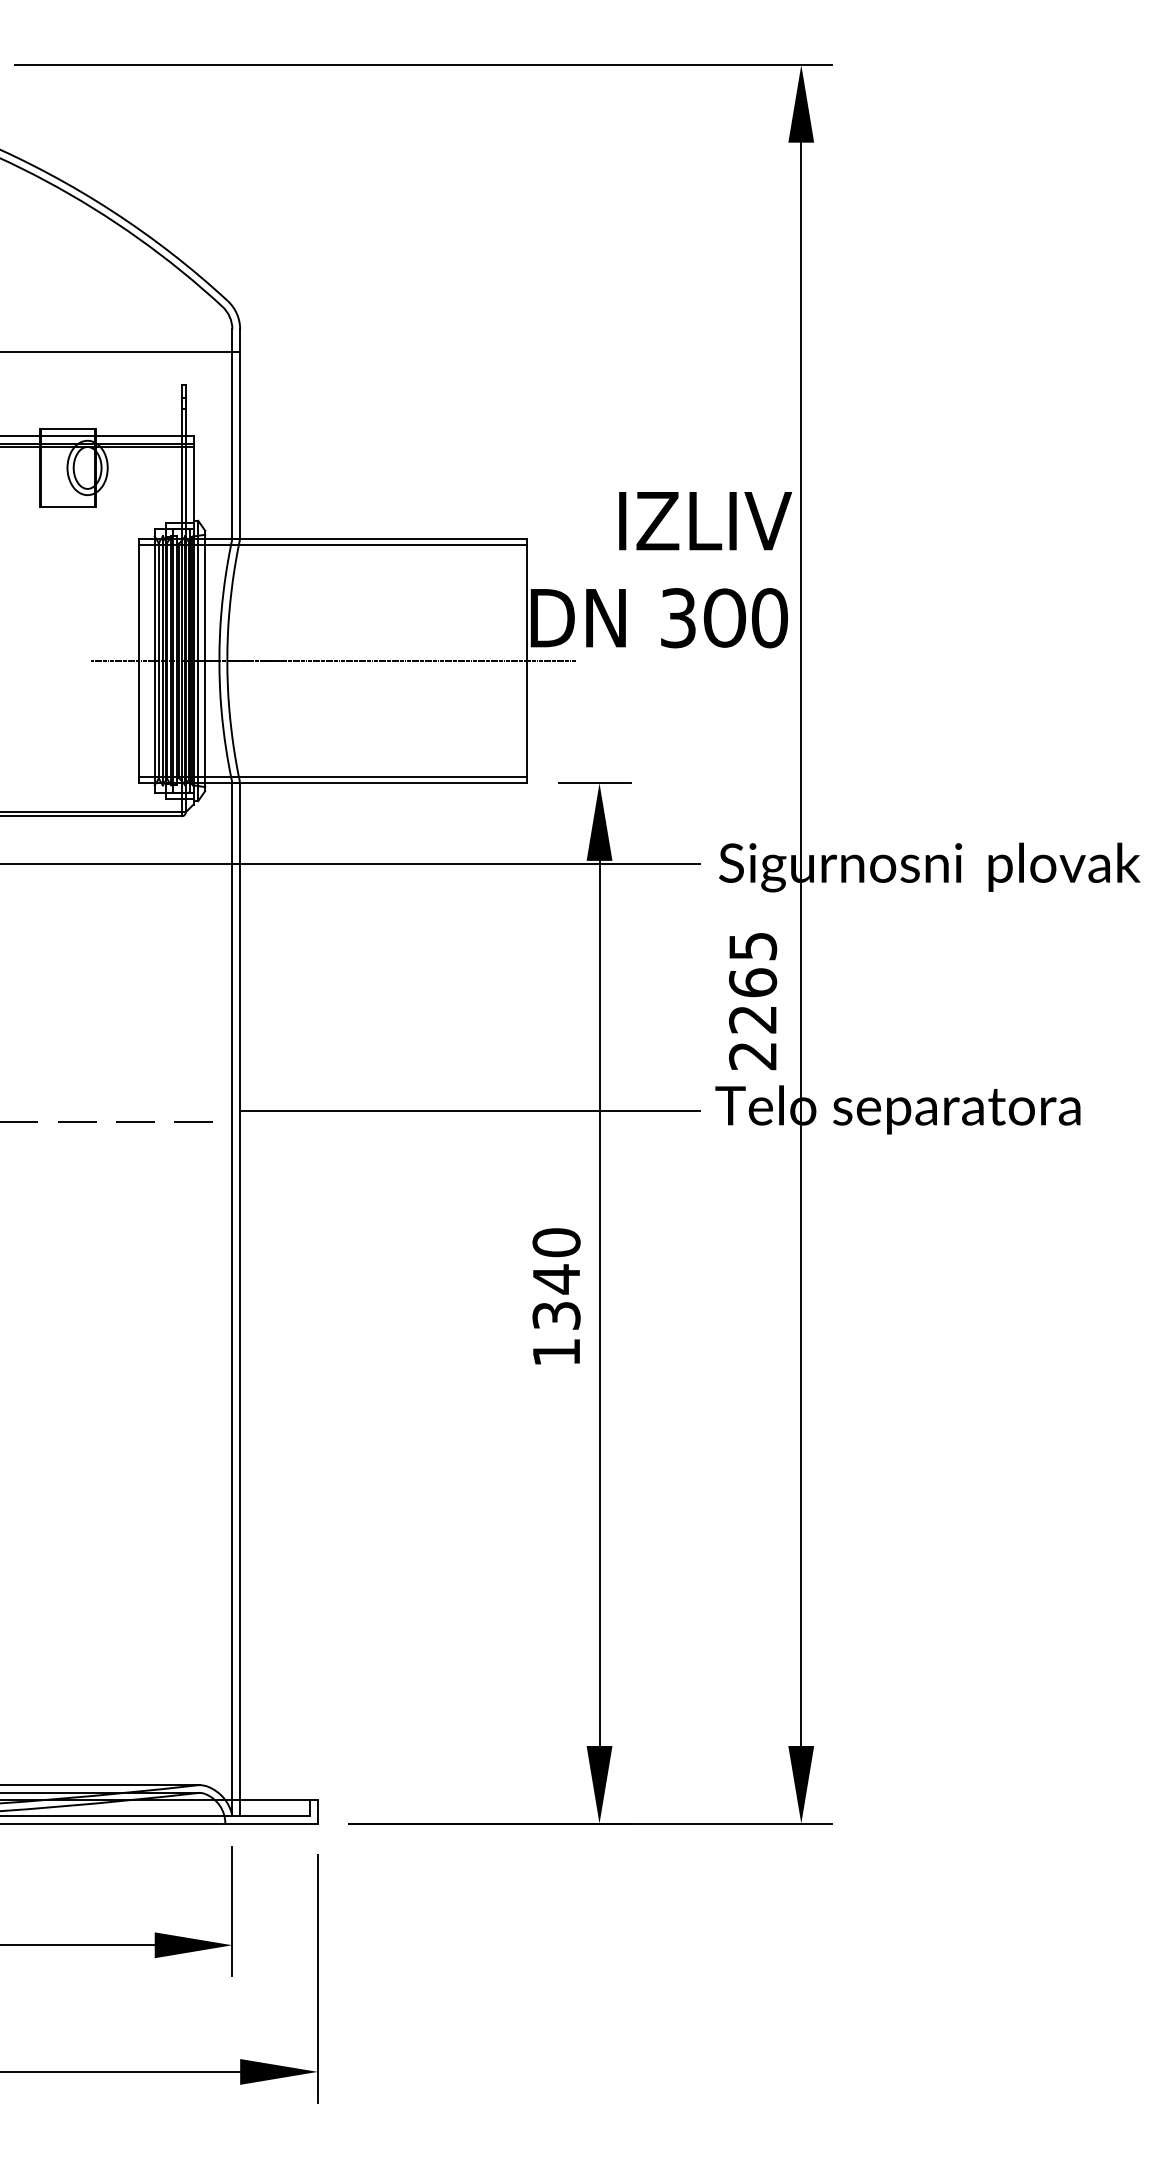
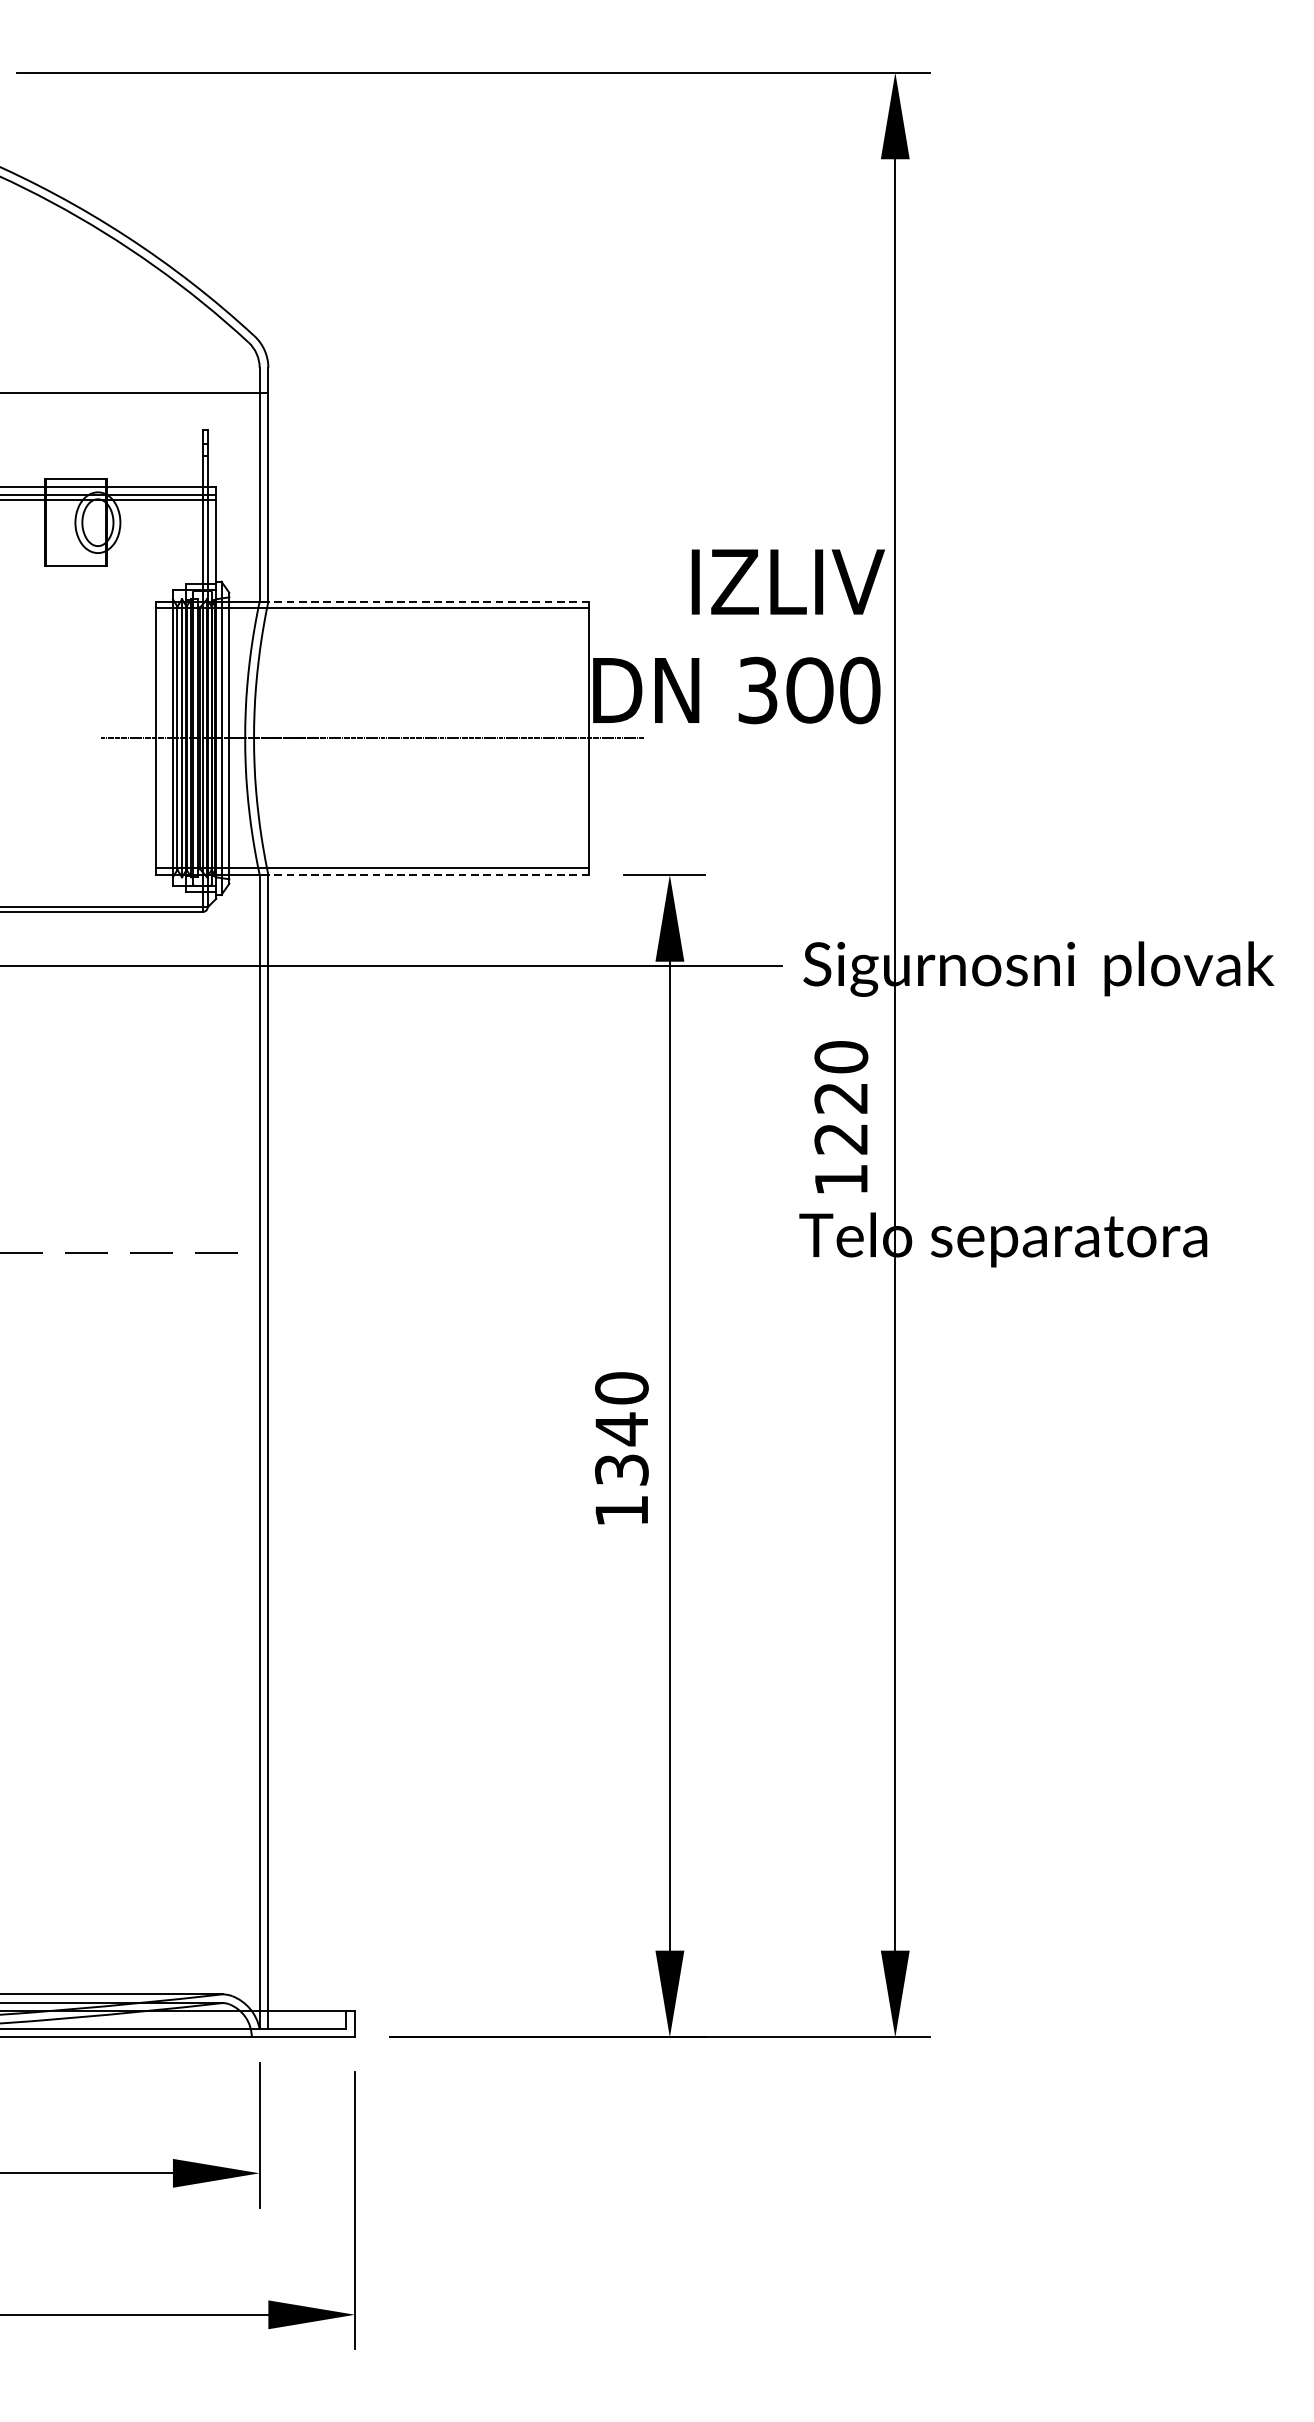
line: (383, 538) -> (428, 601), solid -> dashed
line: (383, 783) -> (428, 875), solid -> dashed
text: (752, 1000) -> (840, 1117), 2265 -> 1220
line: (469, 1111) -> (524, 1241), removed

